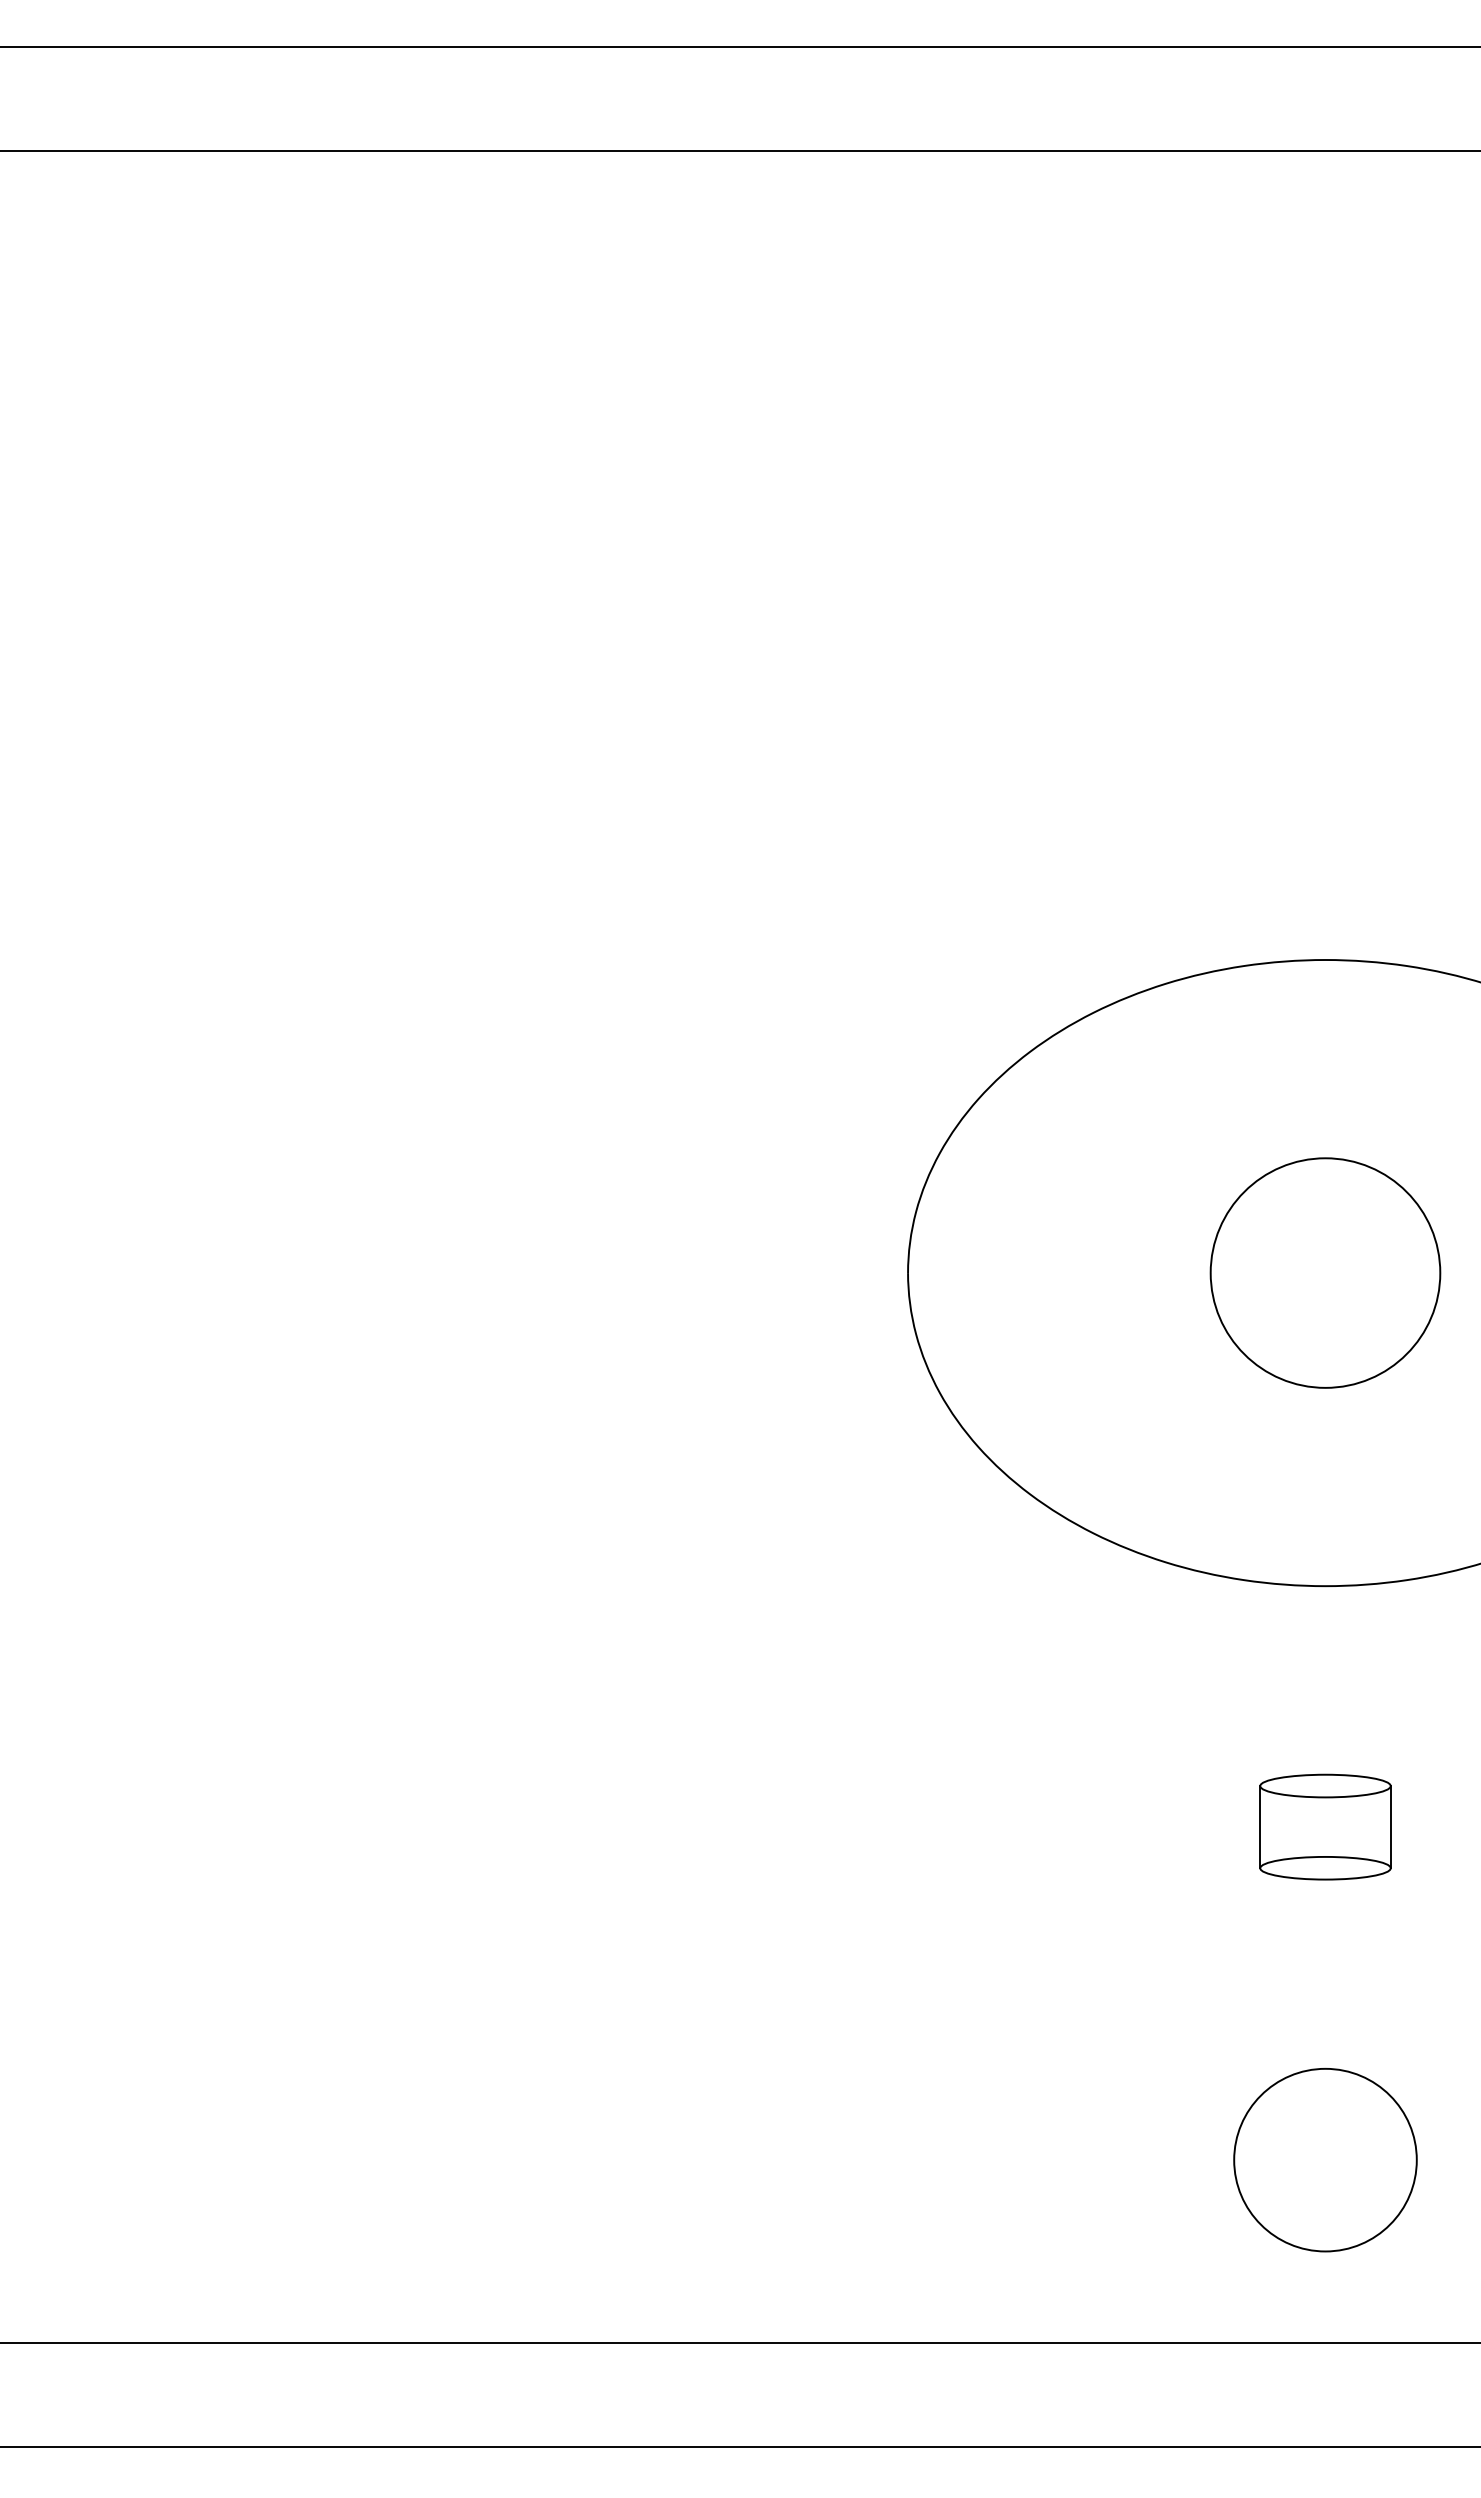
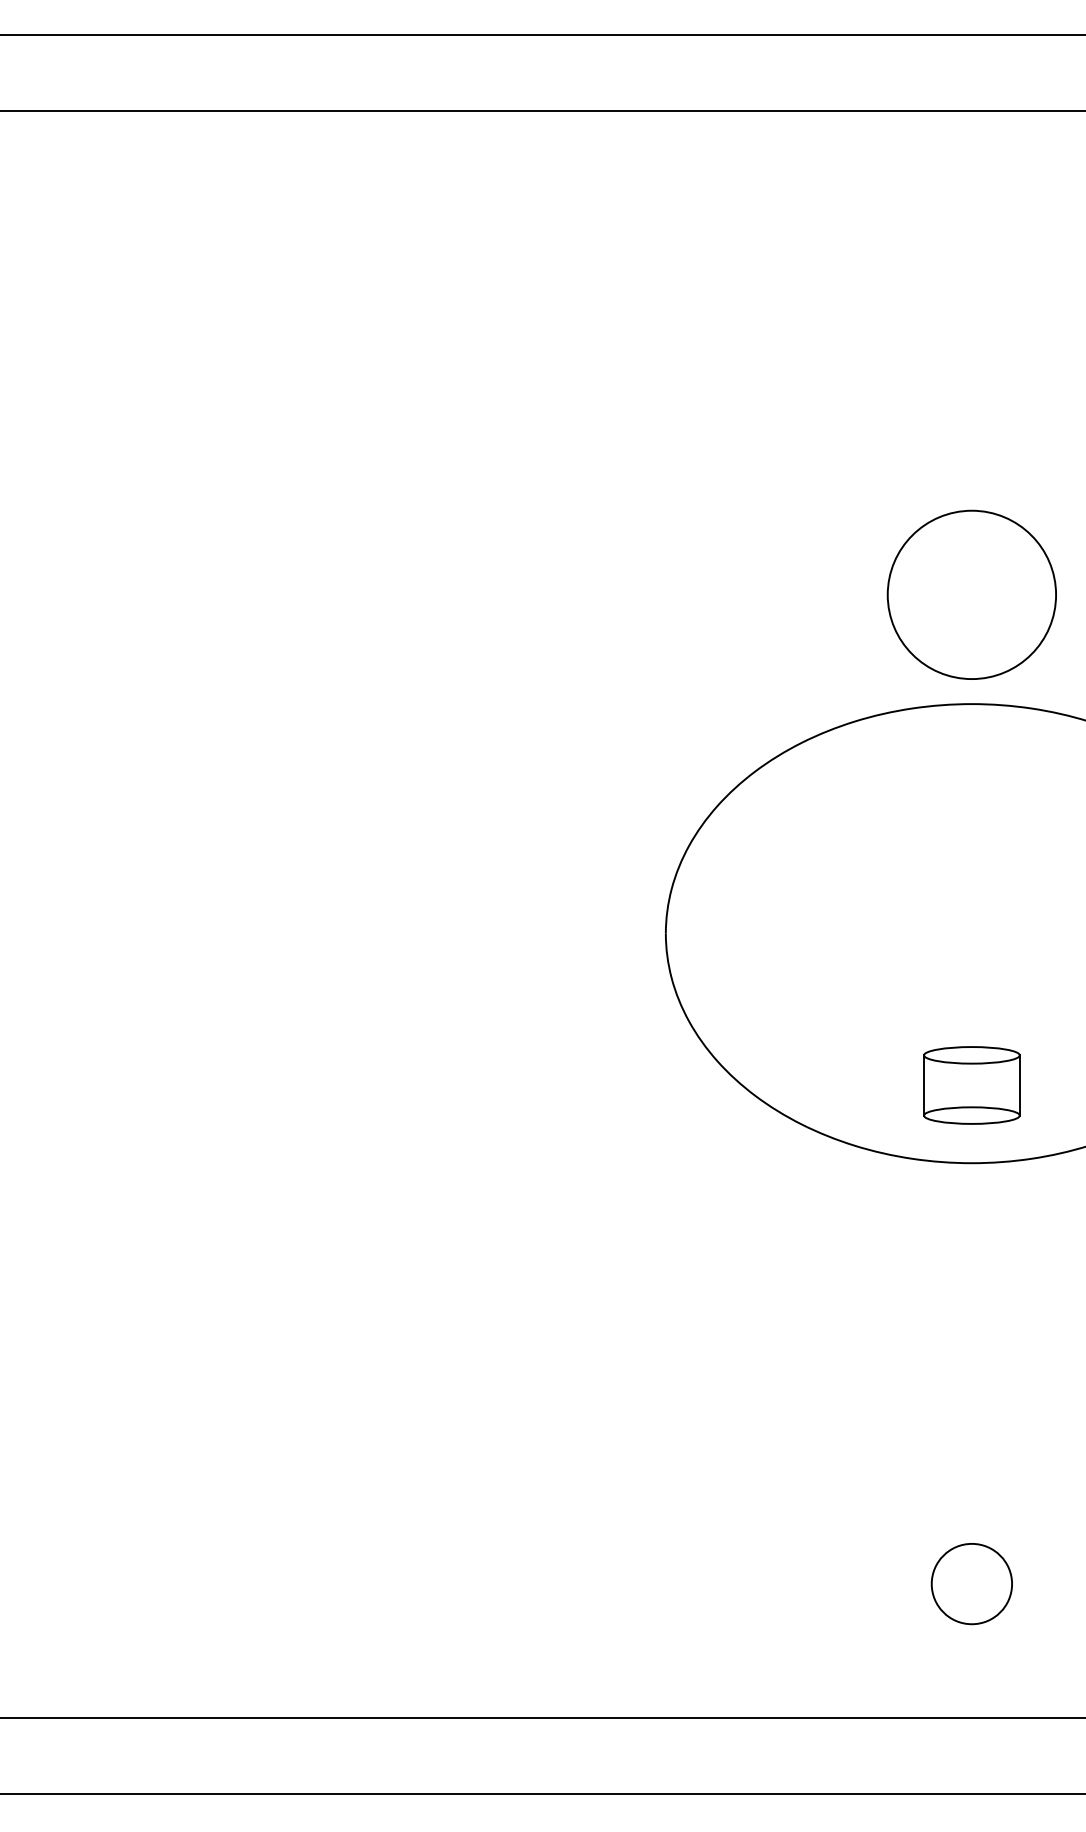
circle: (1325, 1272) -> (971, 594), moved
part: (1325, 1826) -> (971, 1085), moved
circle: (1325, 2159) -> (971, 1583), size x0.6

